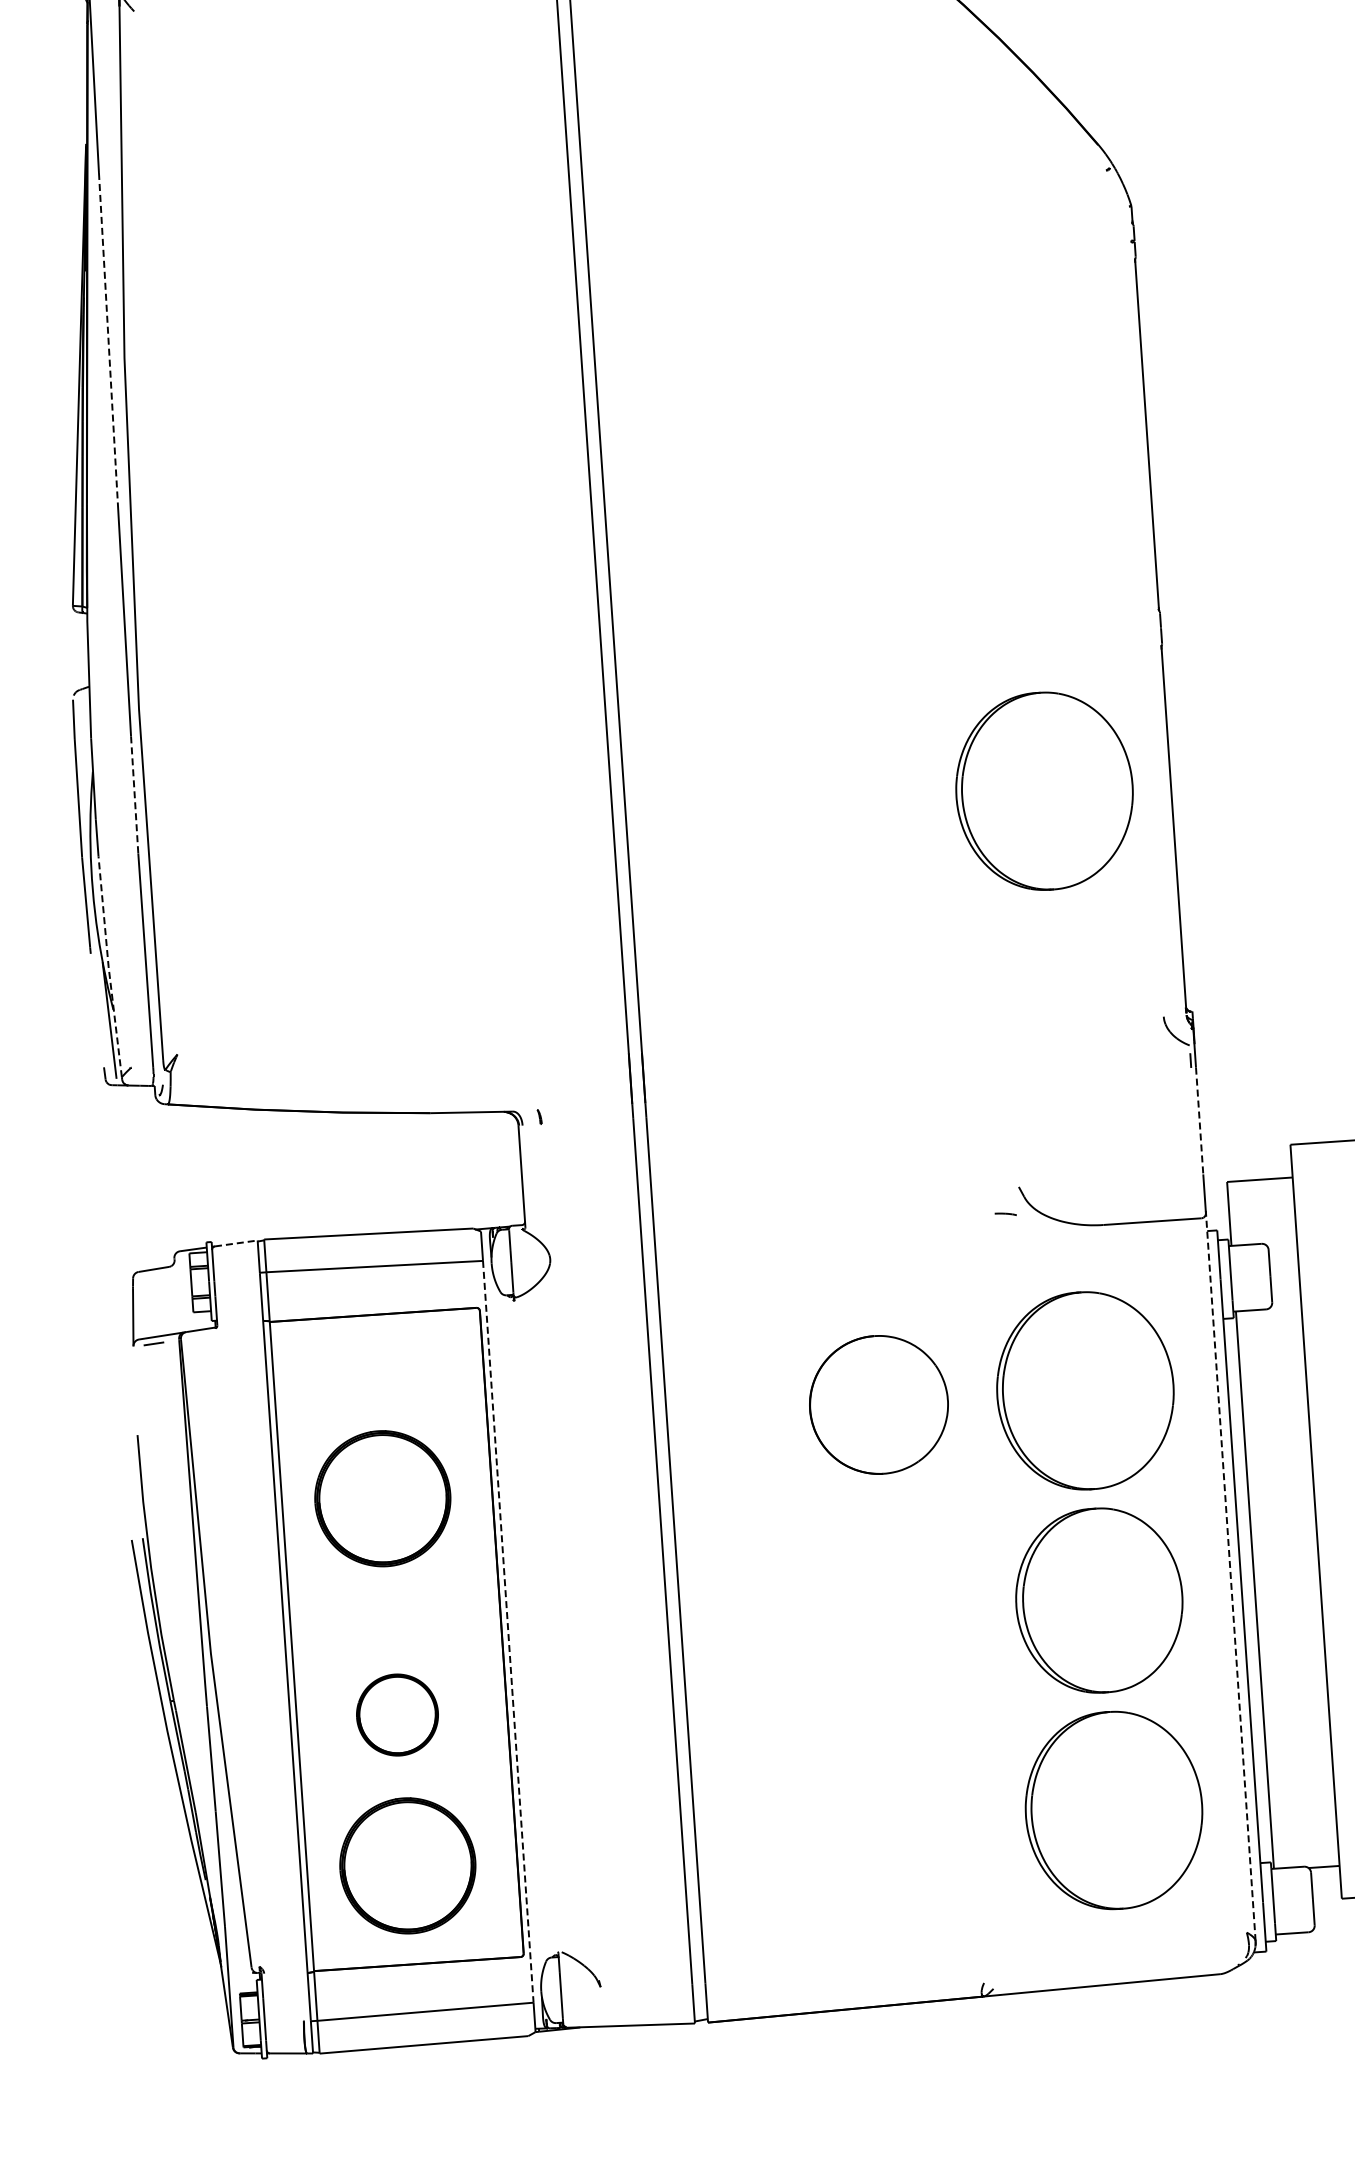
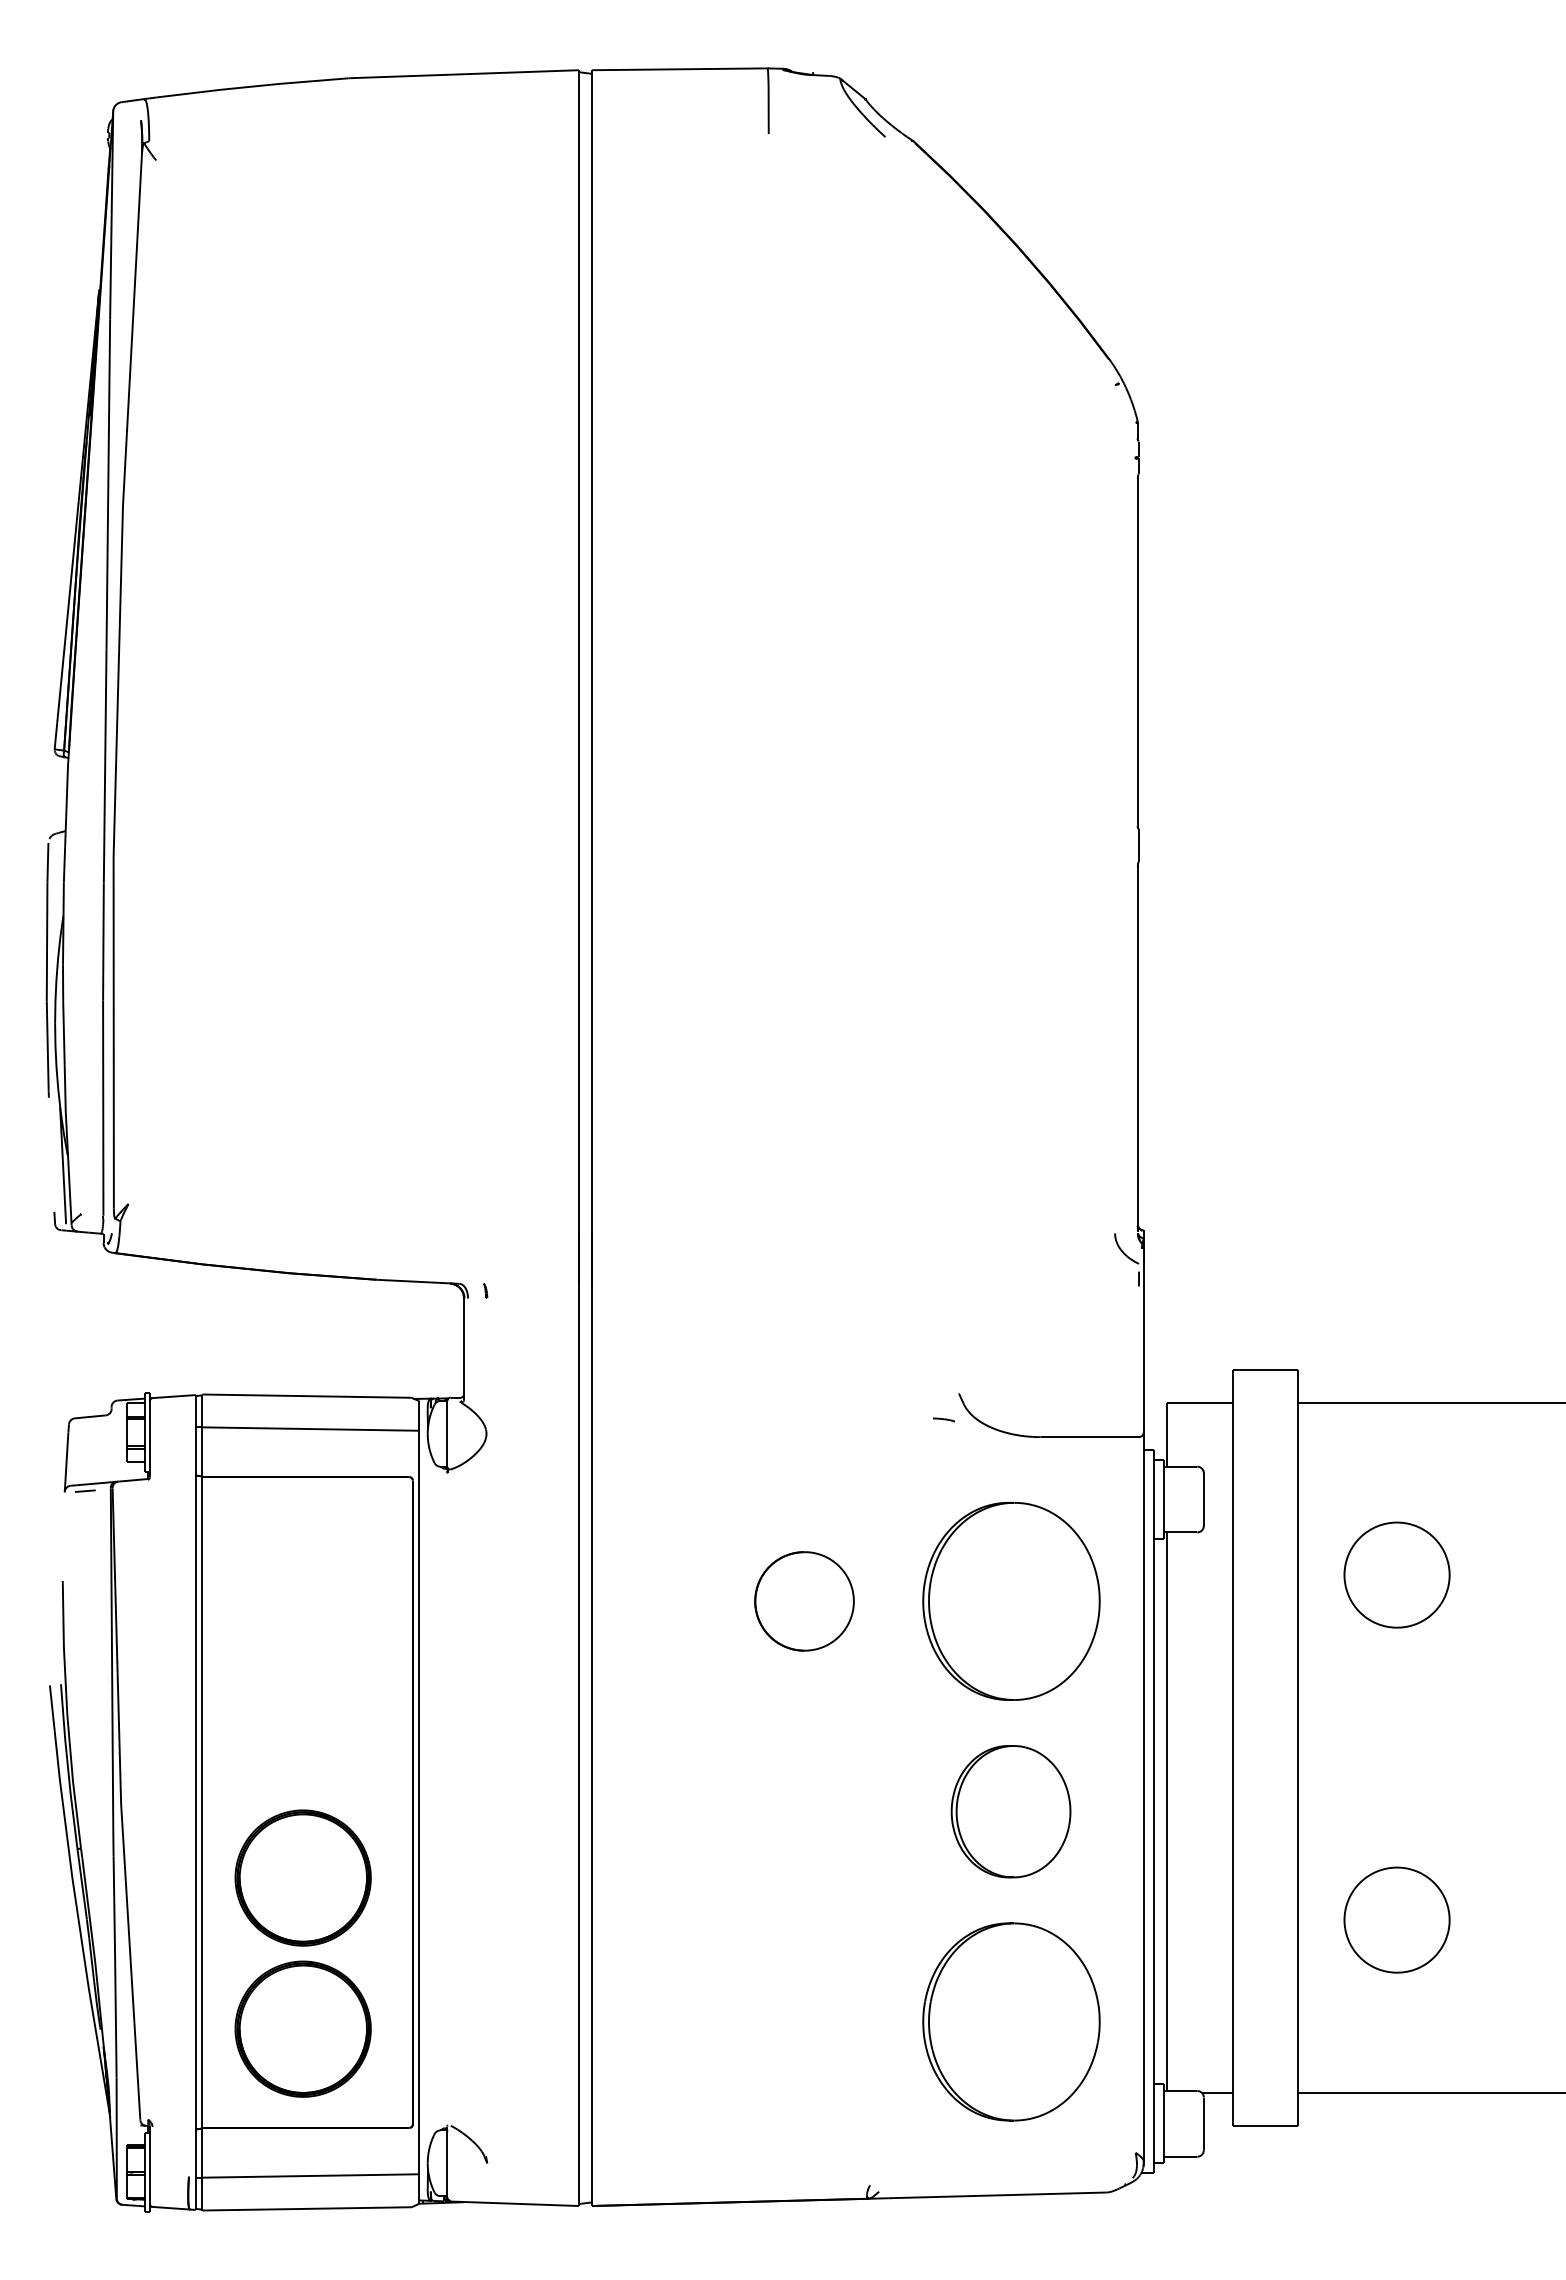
line: (108, 337) -> (108, 484), dashed -> solid
part: (1044, 790) -> (1011, 999), removed
line: (134, 795) -> (103, 942), dashed -> solid
line: (108, 967) -> (65, 1112), dashed -> solid
line: (1199, 1121) -> (1143, 1340), dashed -> solid
line: (236, 1243) -> (174, 1396), dashed -> solid
part: (878, 1405) -> (804, 1601), size x0.71
part: (382, 1498) -> (302, 1660), removed
line: (1230, 1575) -> (1143, 1795), dashed -> solid
part: (1098, 1600) -> (1010, 1811), size x0.71
line: (508, 1631) -> (419, 1802), dashed -> solid
part: (396, 1714) -> (302, 1877), size x1.67

